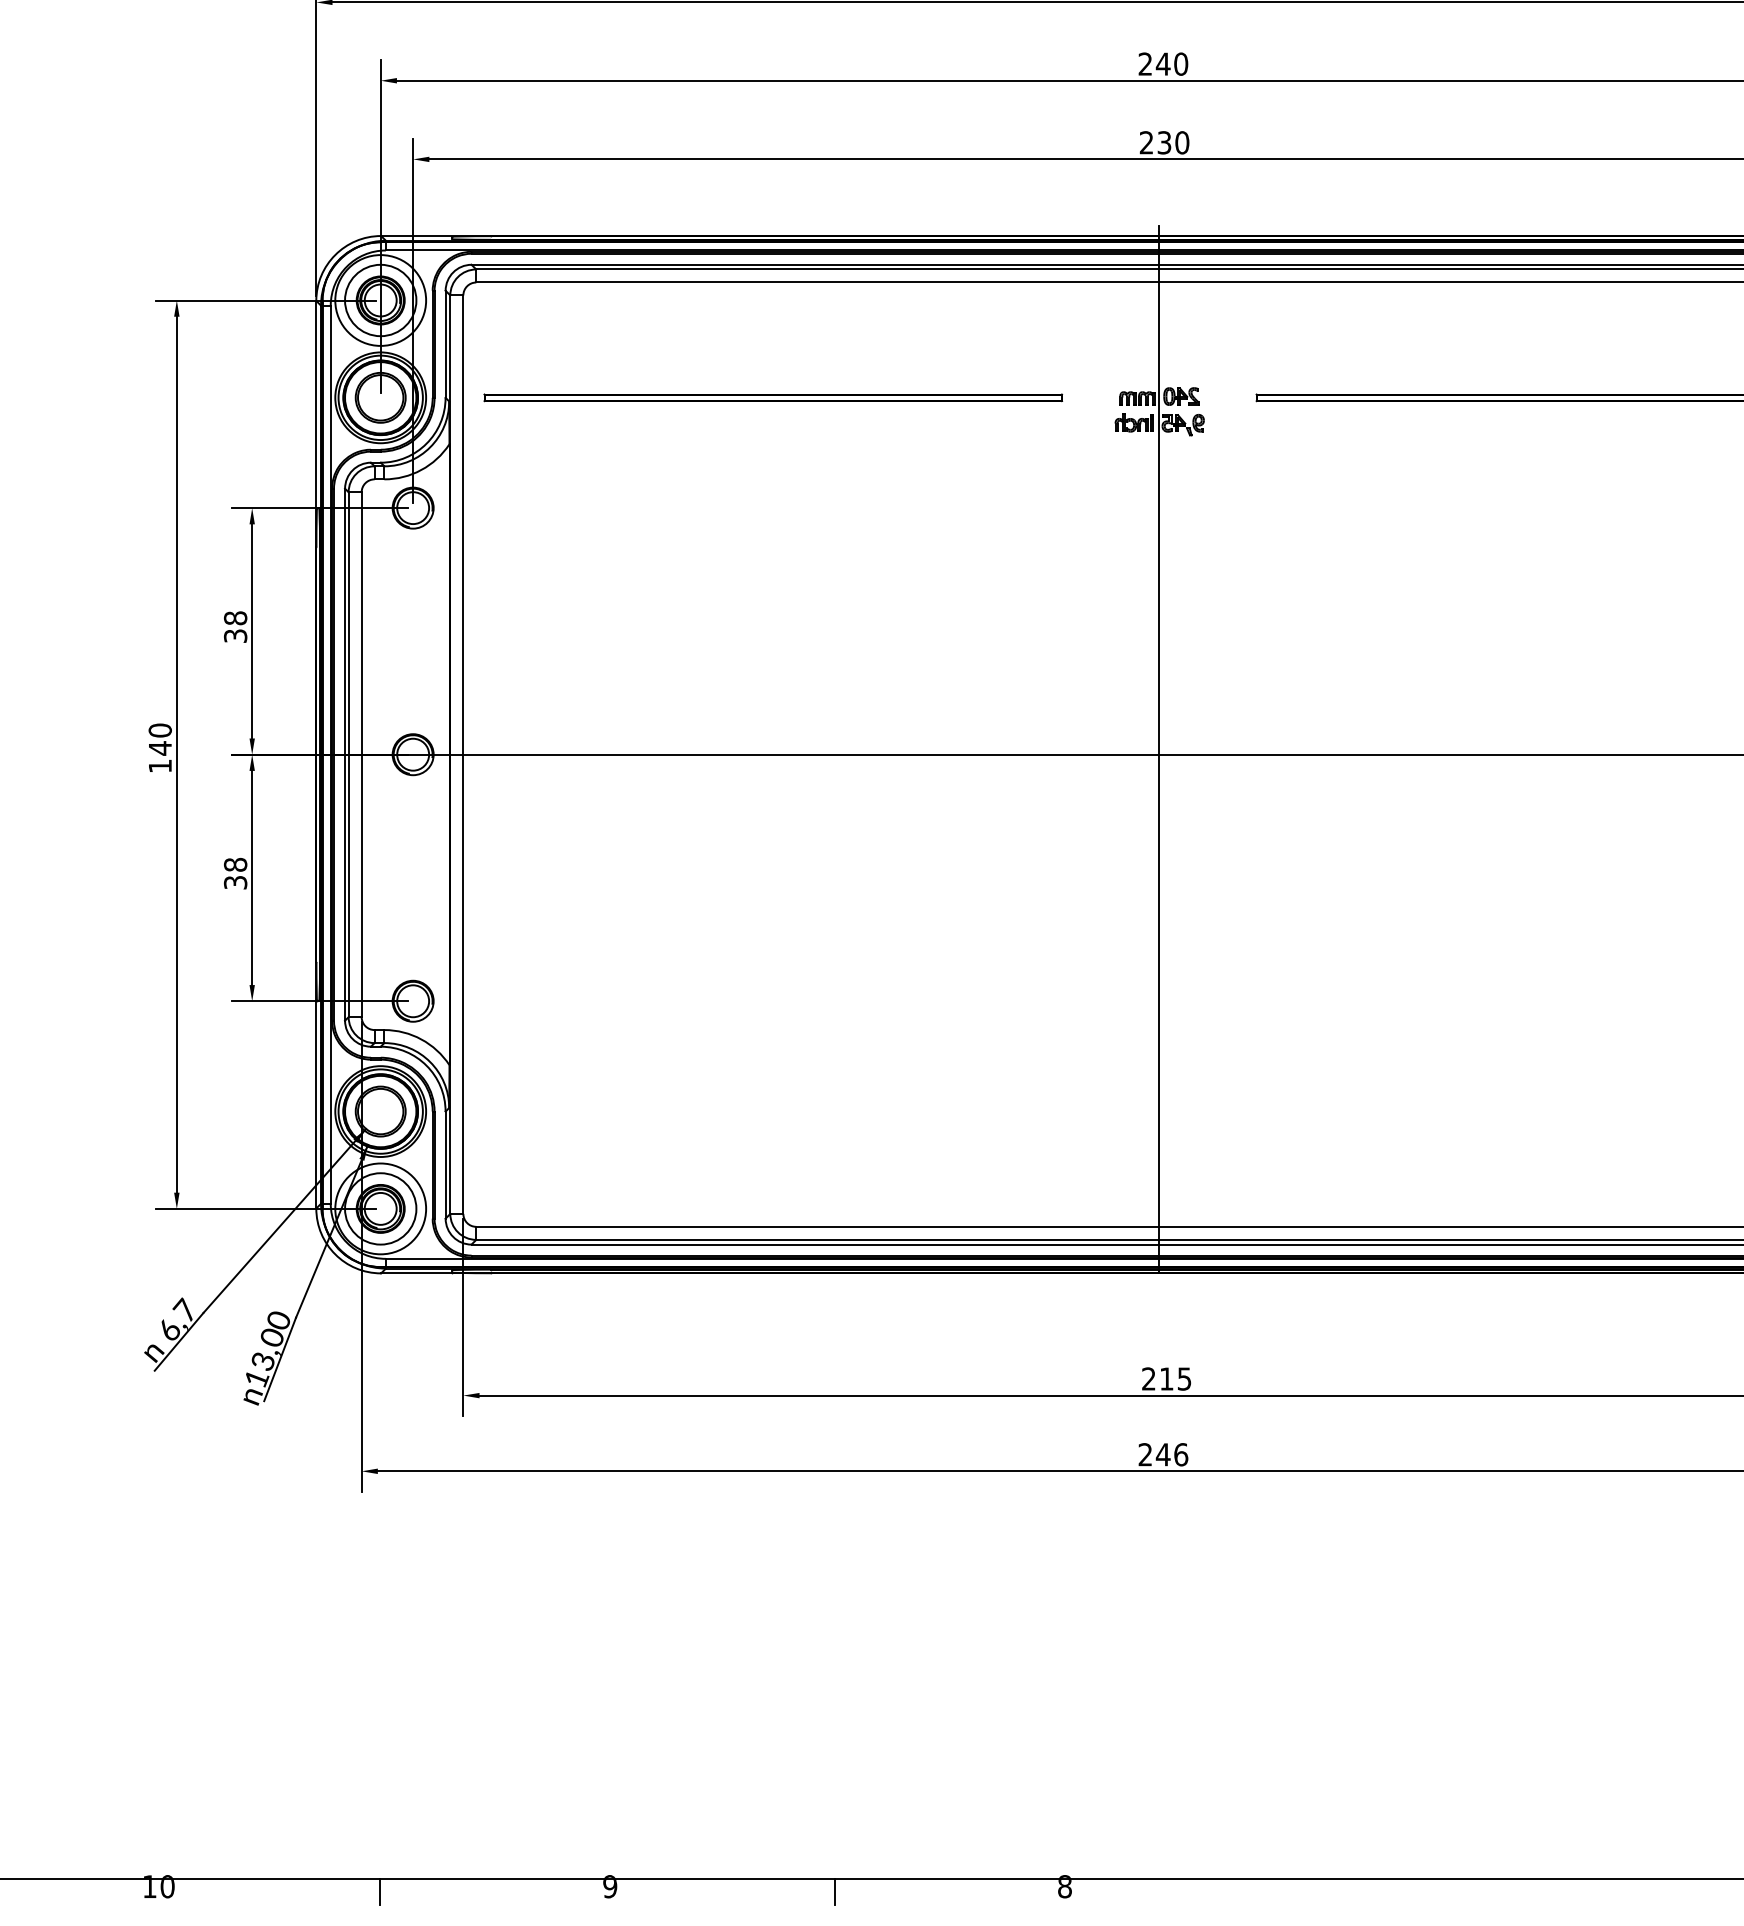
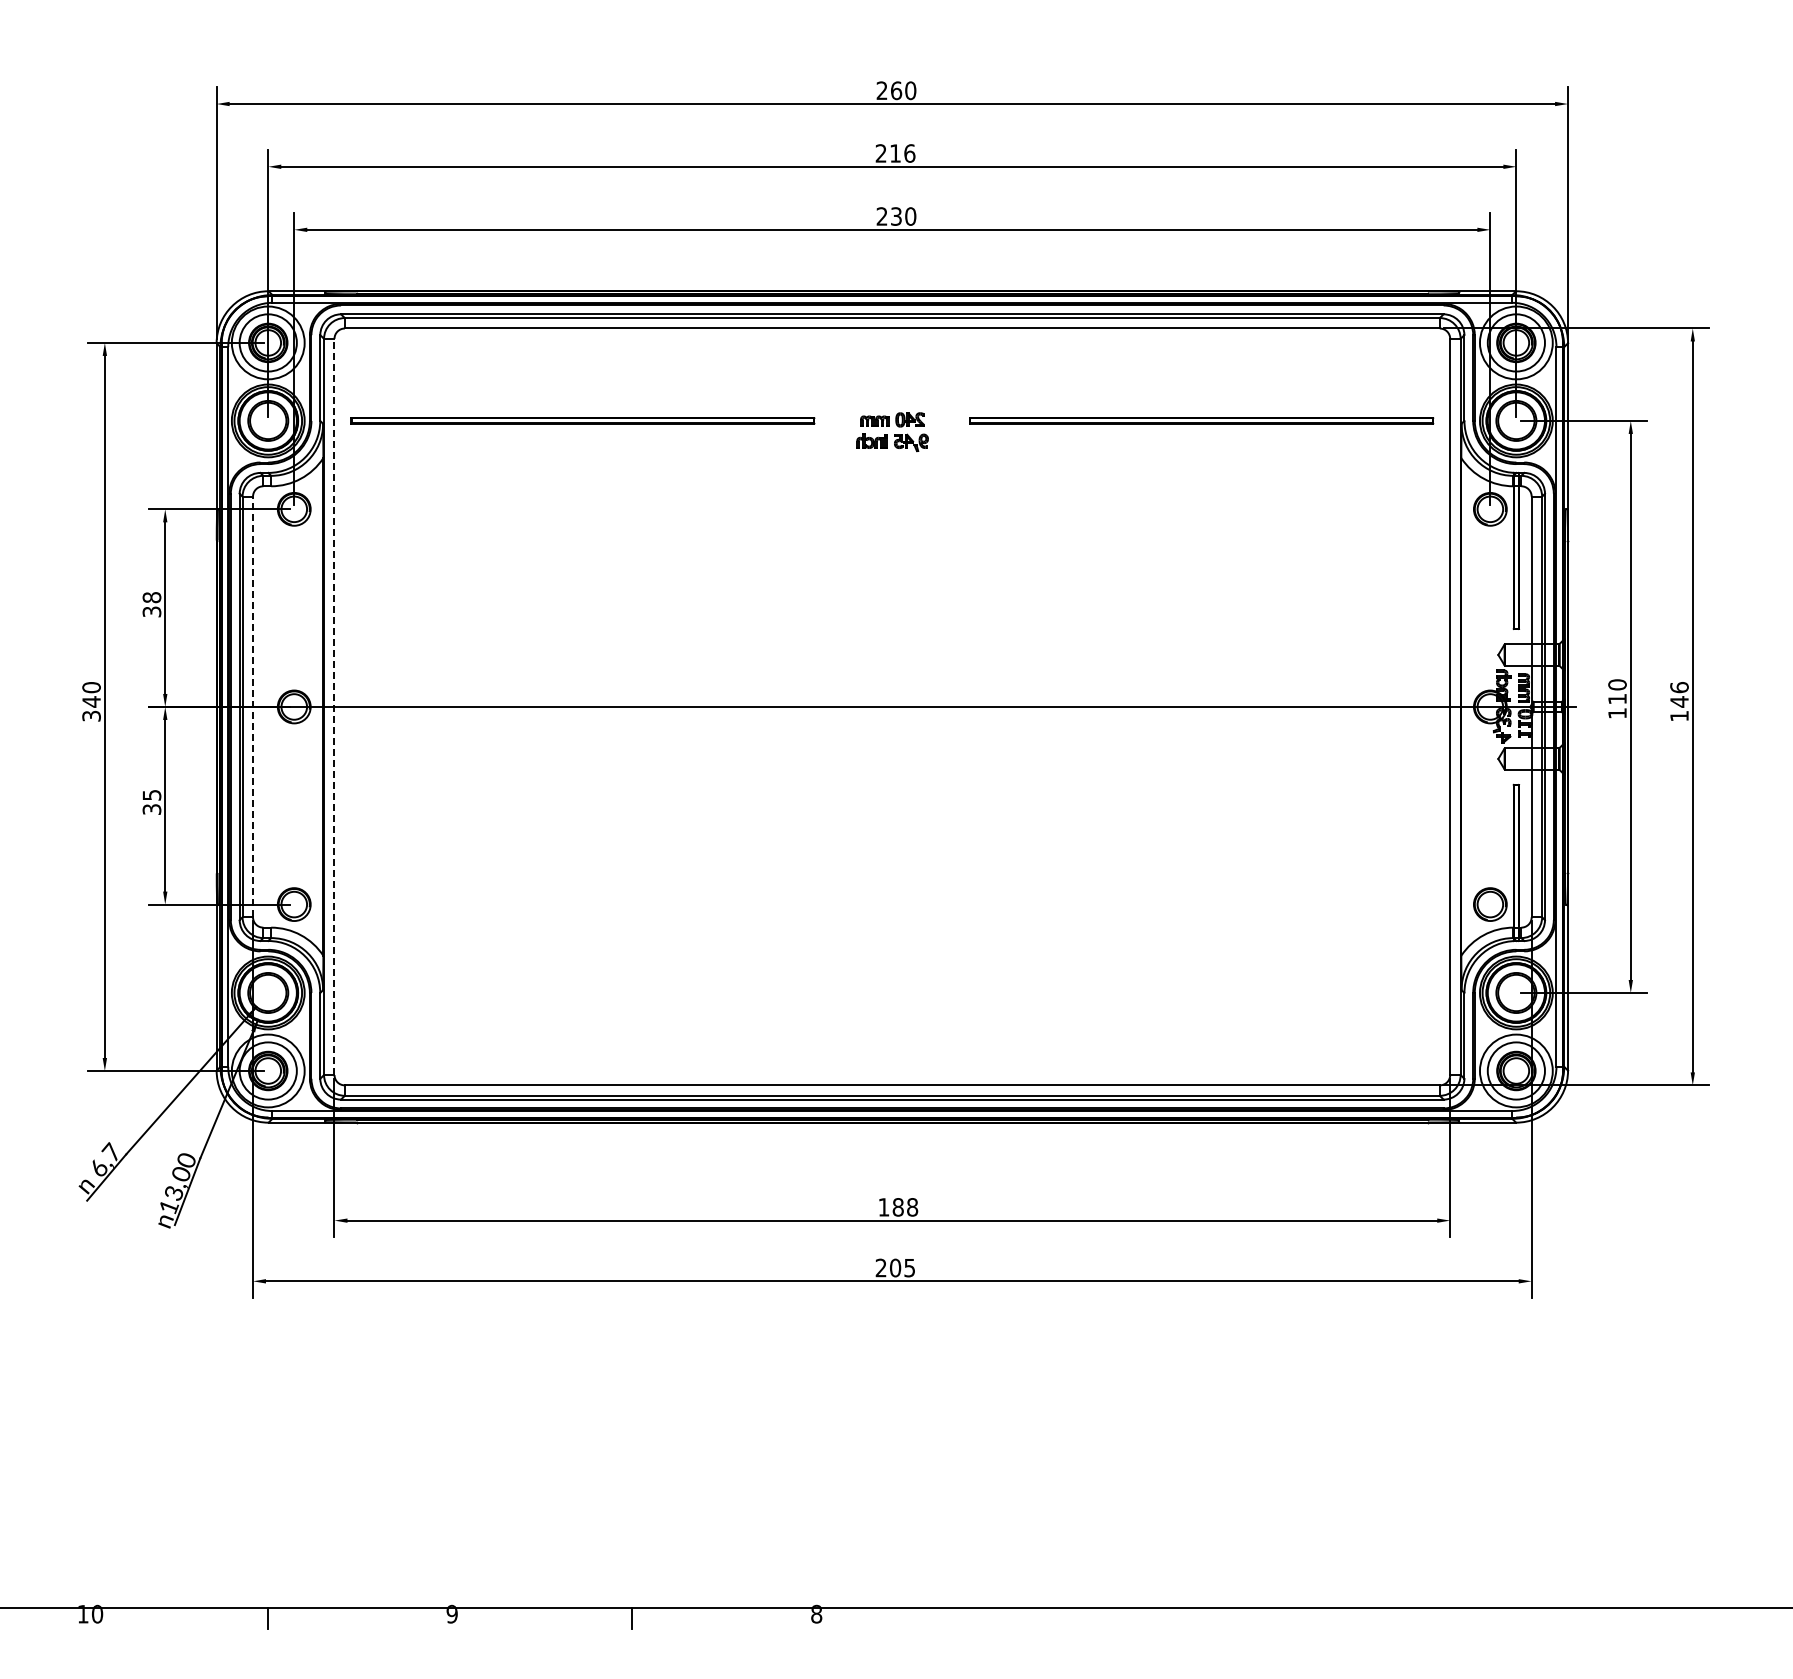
text: (1172, 64) -> (902, 153), 240 -> 216
line: (1159, 749) -> (892, 702), removed
line: (361, 754) -> (252, 706), solid -> dashed
line: (463, 754) -> (334, 706), solid -> dashed
text: (160, 765) -> (91, 715), 140 -> 340
text: (235, 863) -> (151, 794), 38 -> 35
text: (1167, 1379) -> (898, 1207), 215 -> 188
text: (1172, 1454) -> (902, 1267), 246 -> 205

